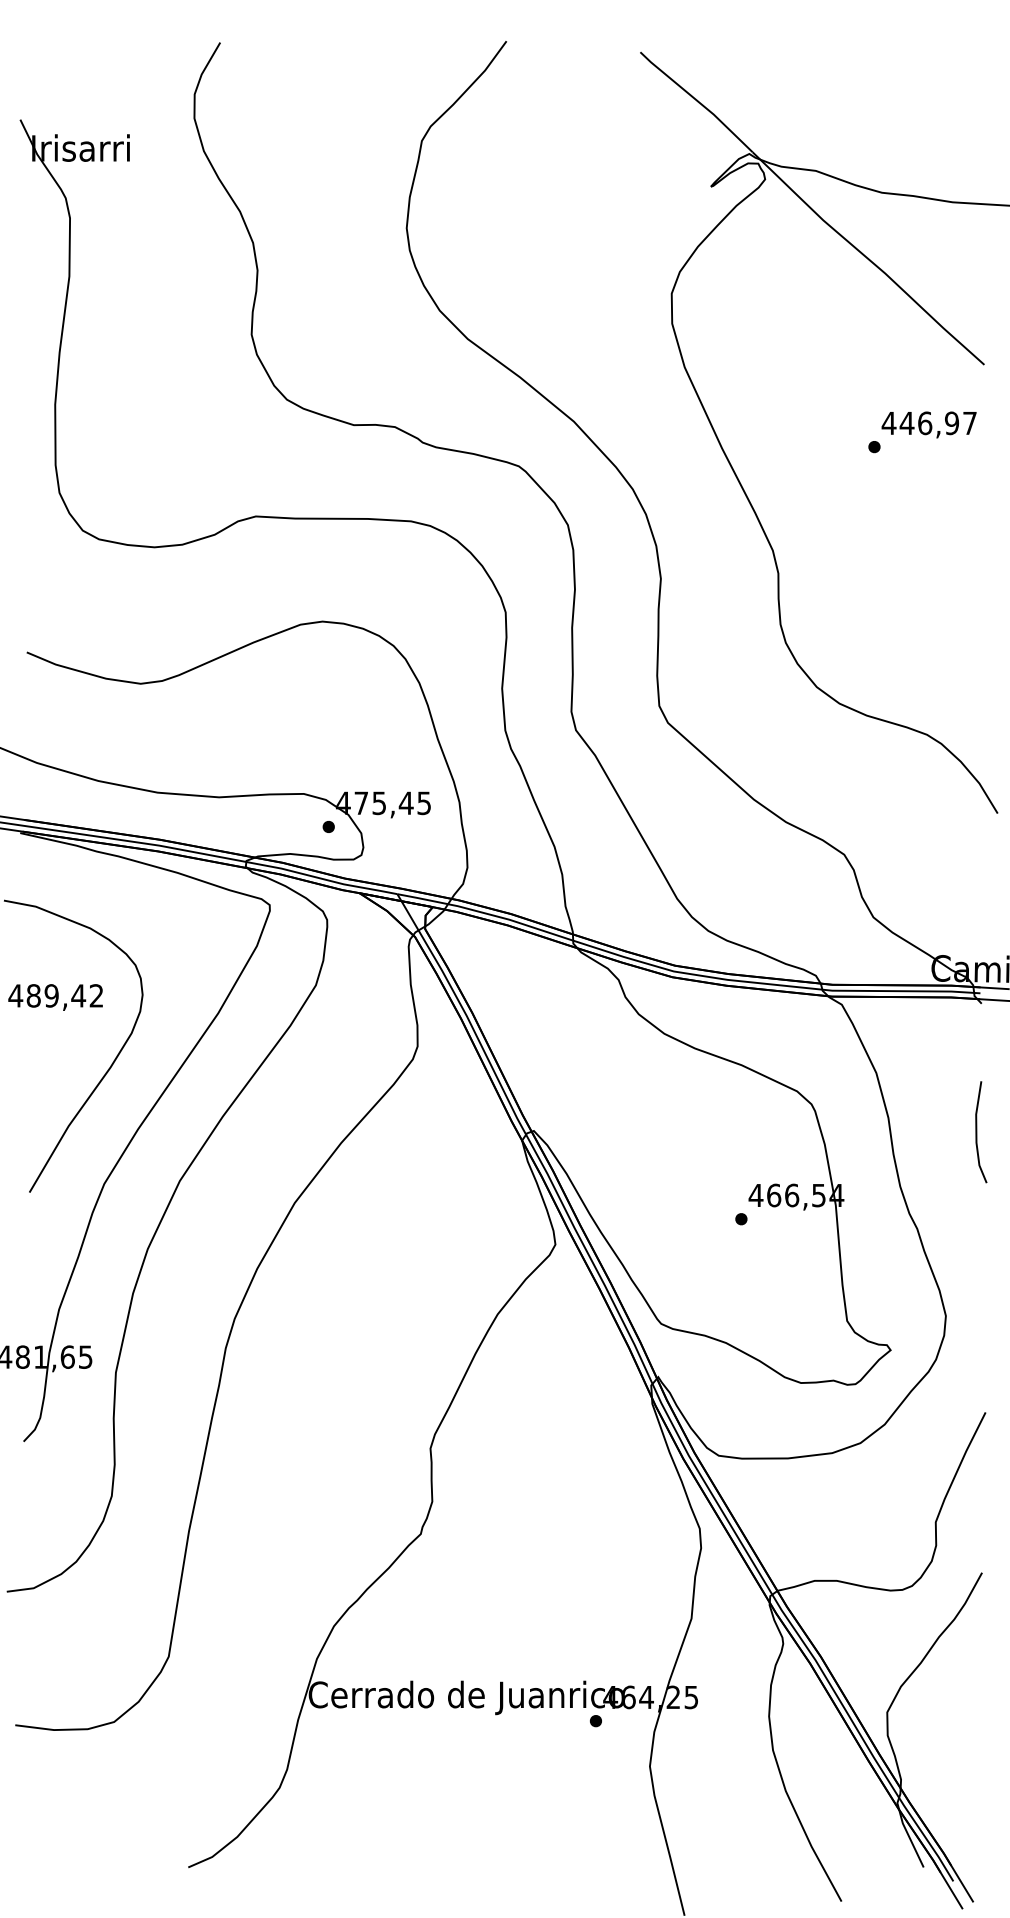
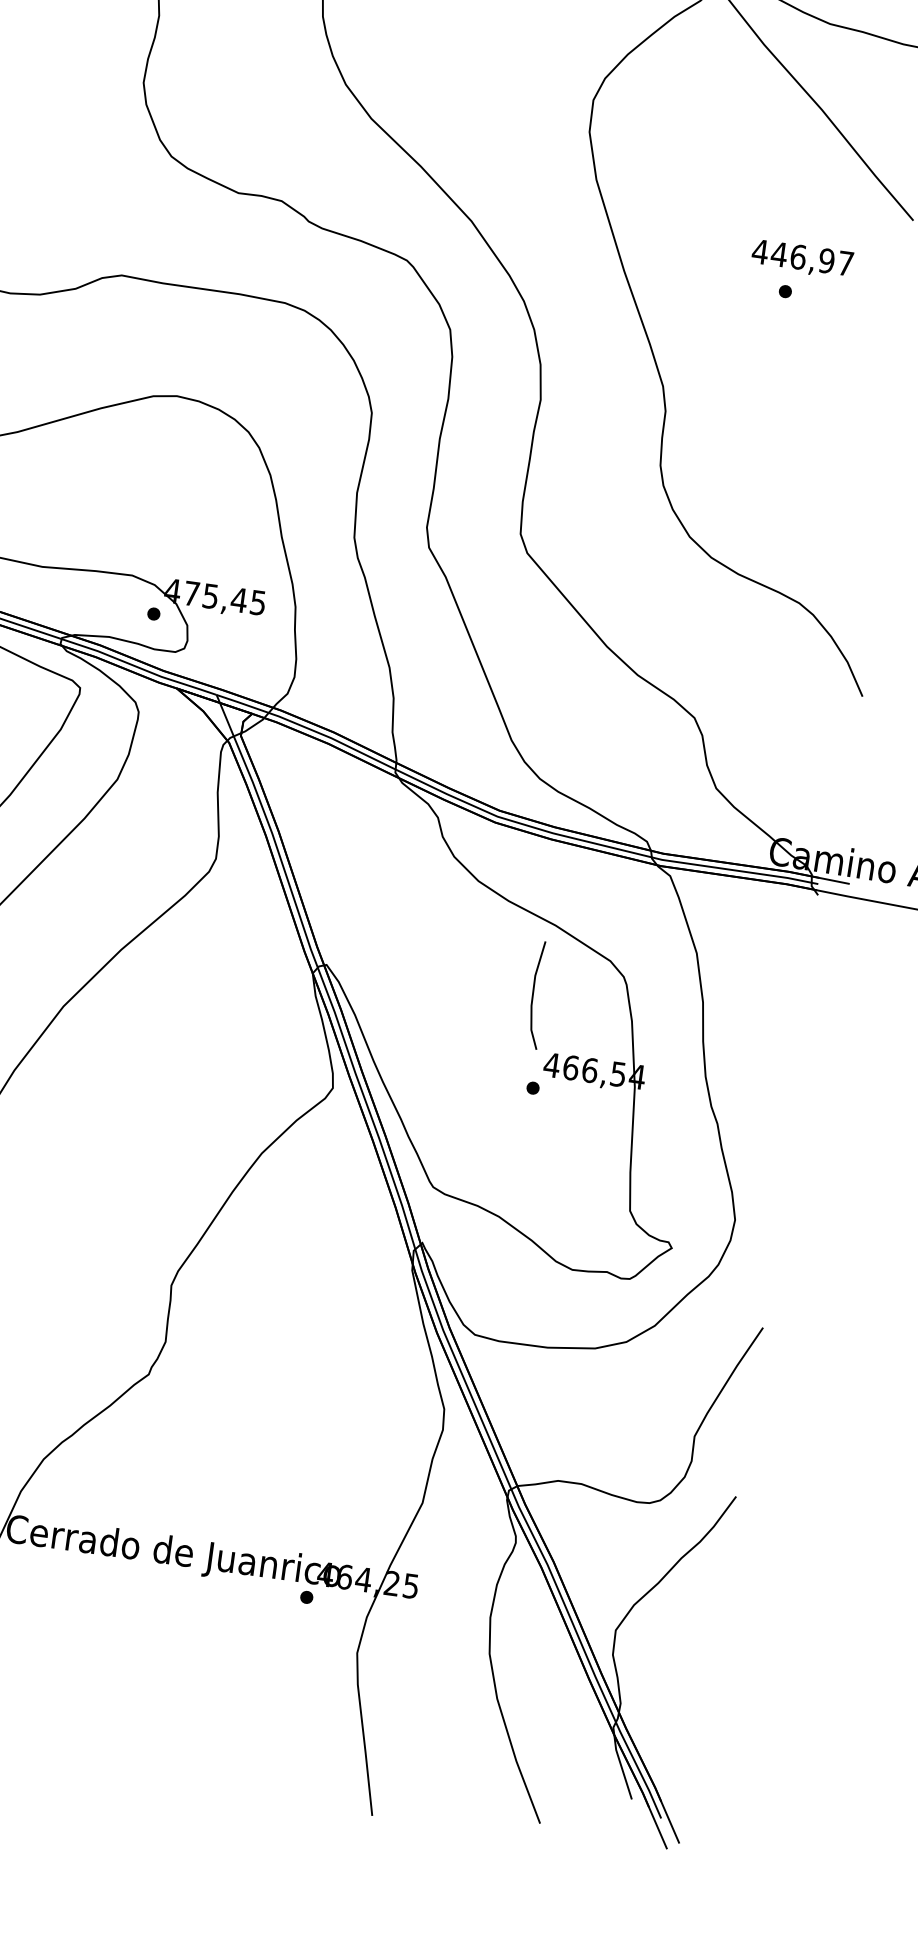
text: (928, 424) -> (801, 258), moved
line: (977, 1132) -> (534, 994), moved

